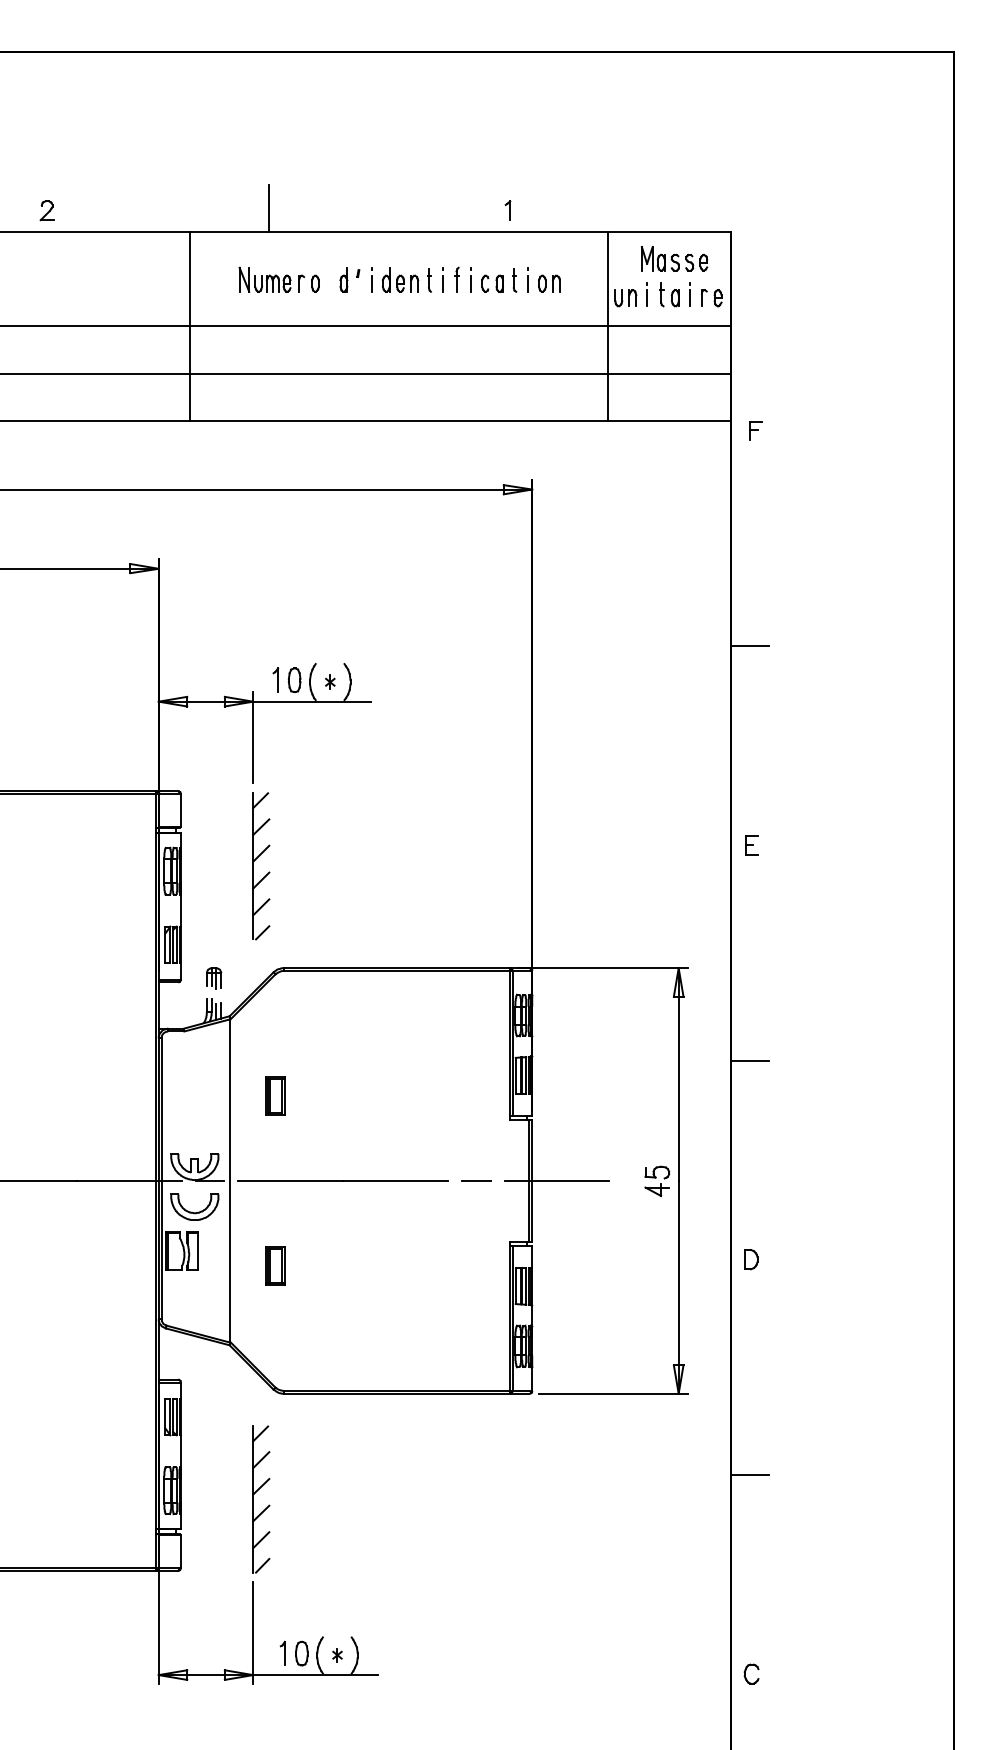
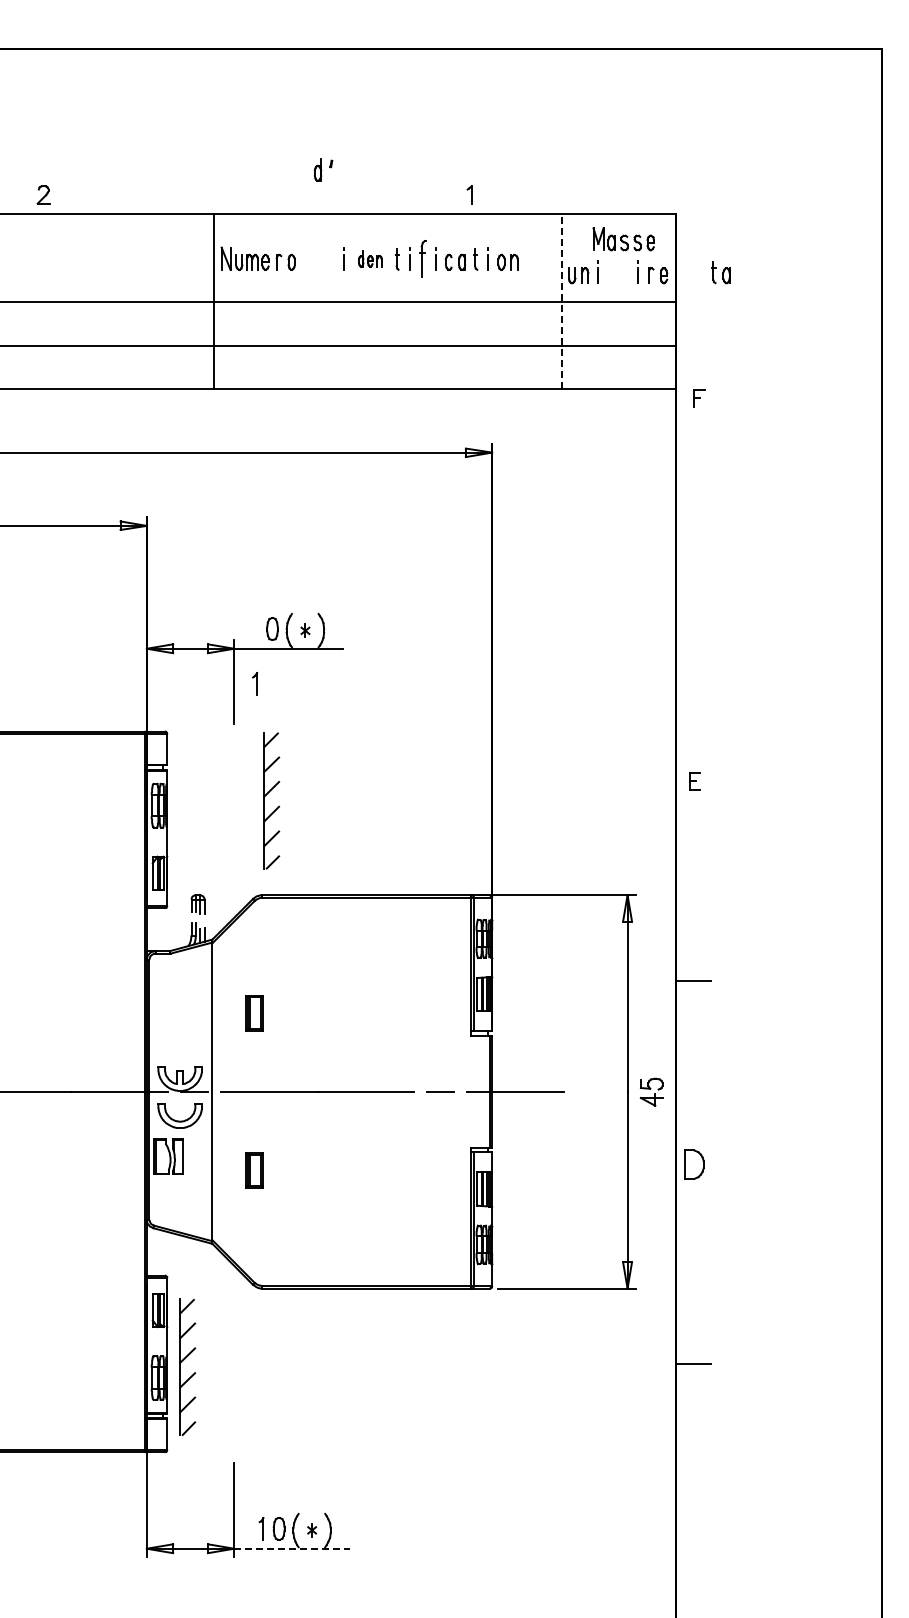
line: (269, 208) -> (249, 192), removed
part: (349, 279) -> (323, 169), moved
part: (400, 279) -> (370, 258), size x0.7
part: (456, 279) -> (422, 258), size x1.6
part: (668, 294) -> (720, 272), moved
line: (189, 326) -> (213, 301), moved
line: (608, 326) -> (562, 301), solid -> dashed
line: (750, 646) -> (693, 597), removed
part: (276, 679) -> (255, 683), moved
part: (253, 865) -> (264, 800), moved
part: (656, 1180) -> (651, 1091), moved
part: (751, 1259) -> (694, 1164), size x1.6
part: (257, 1492) -> (184, 1360), moved
part: (751, 1673) -> (694, 1547), removed
line: (316, 1674) -> (292, 1548), solid -> dashed

